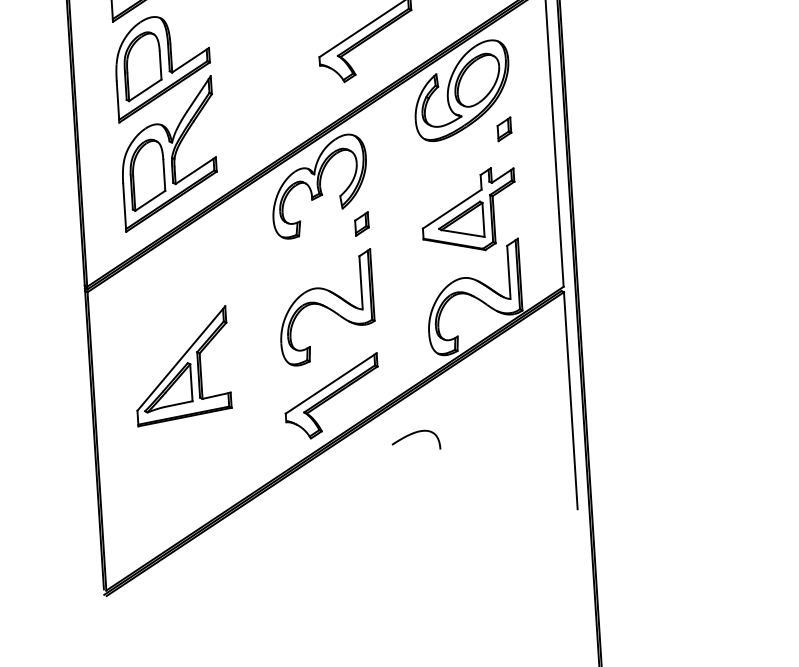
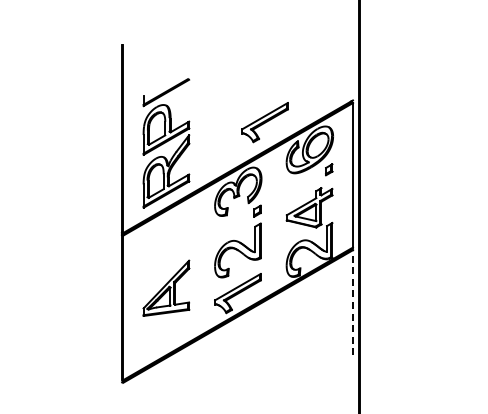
part: (181, 364) -> (166, 287), moved
line: (569, 400) -> (352, 302), solid -> dashed
curve: (416, 434) -> (277, 314), removed

